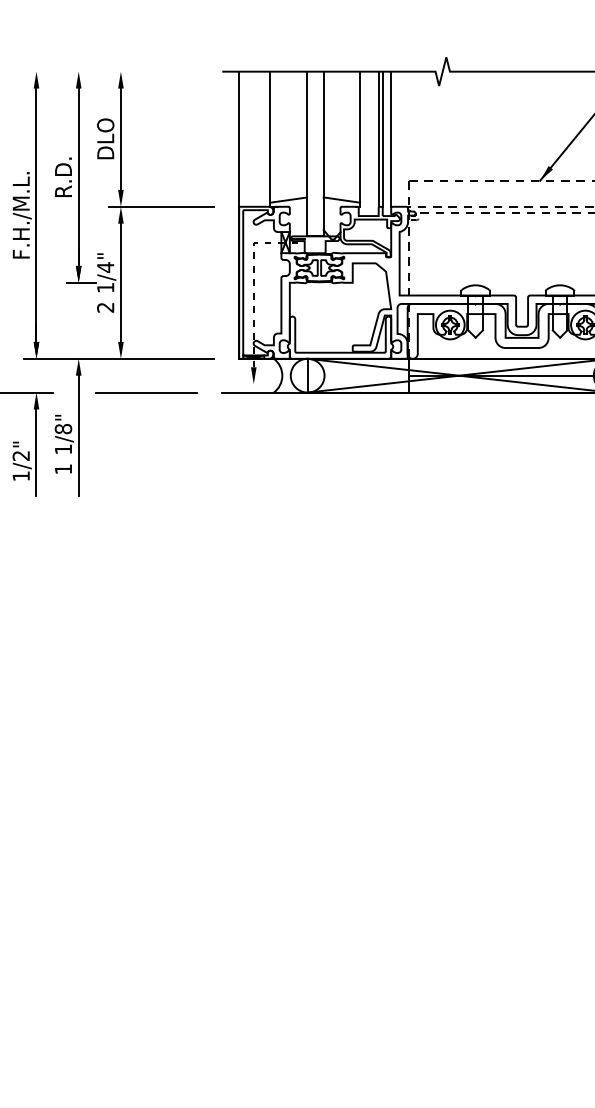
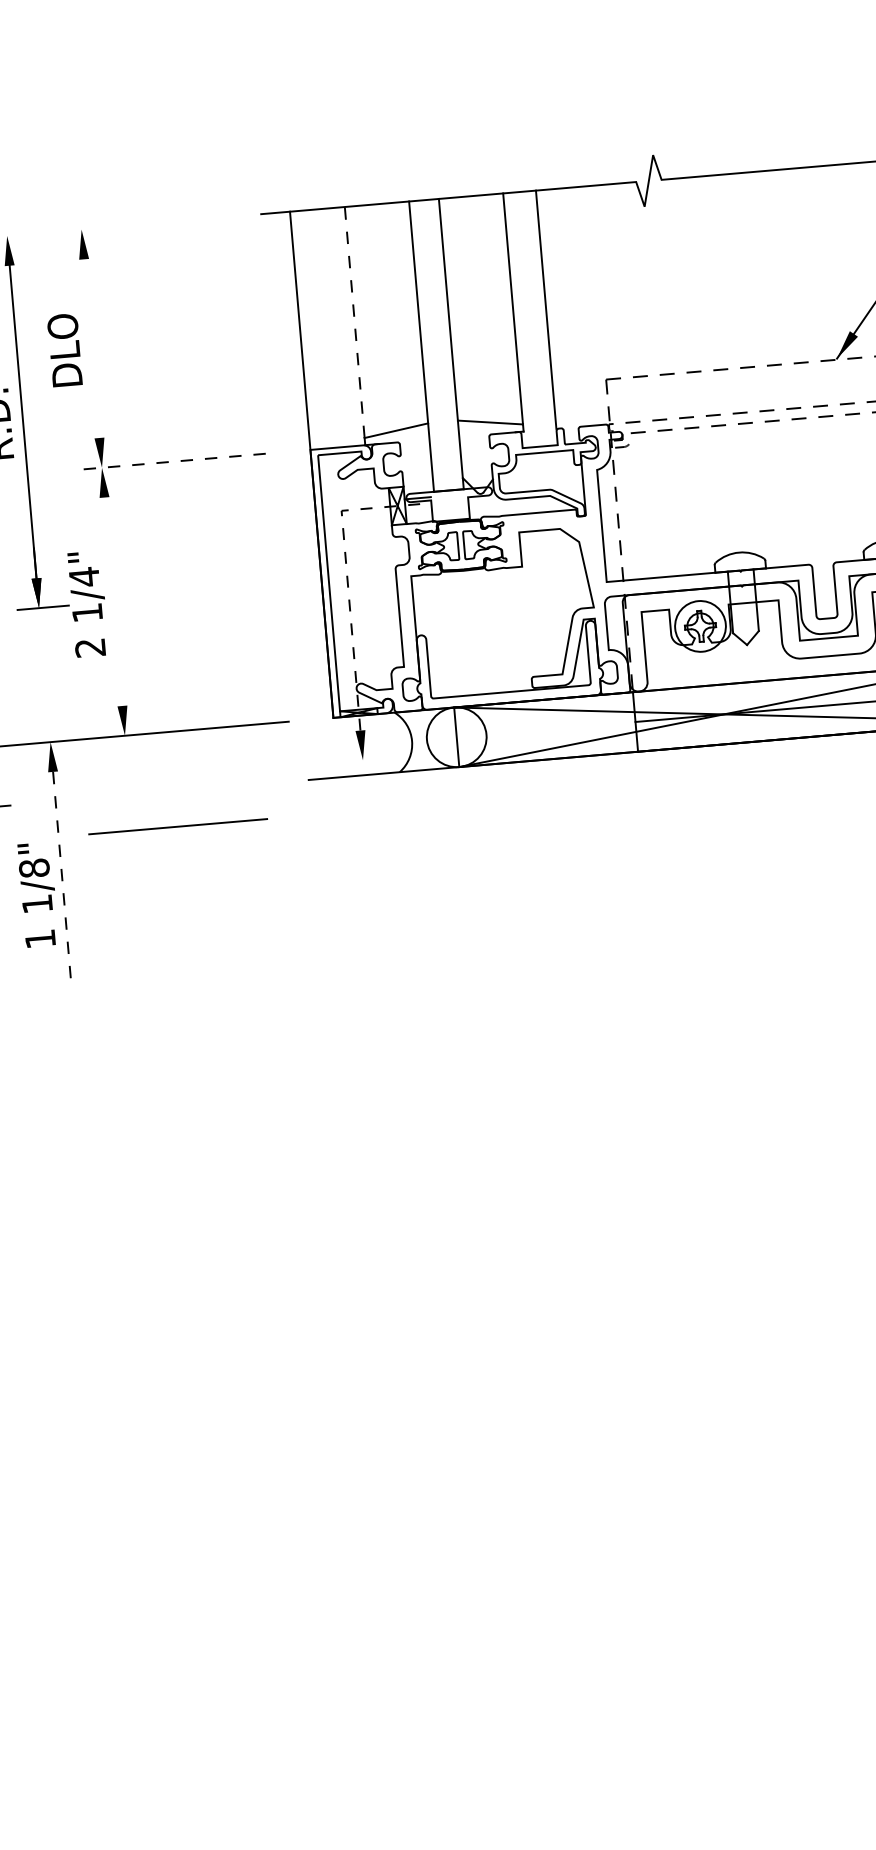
line: (270, 137) -> (355, 323), solid -> dashed
line: (120, 138) -> (90, 347), removed
line: (382, 138) -> (552, 307), removed
line: (391, 138) -> (568, 306), removed
line: (161, 206) -> (173, 461), solid -> dashed
line: (120, 282) -> (112, 601), removed
line: (146, 392) -> (178, 826), moved
line: (78, 436) -> (61, 879), solid -> dashed

